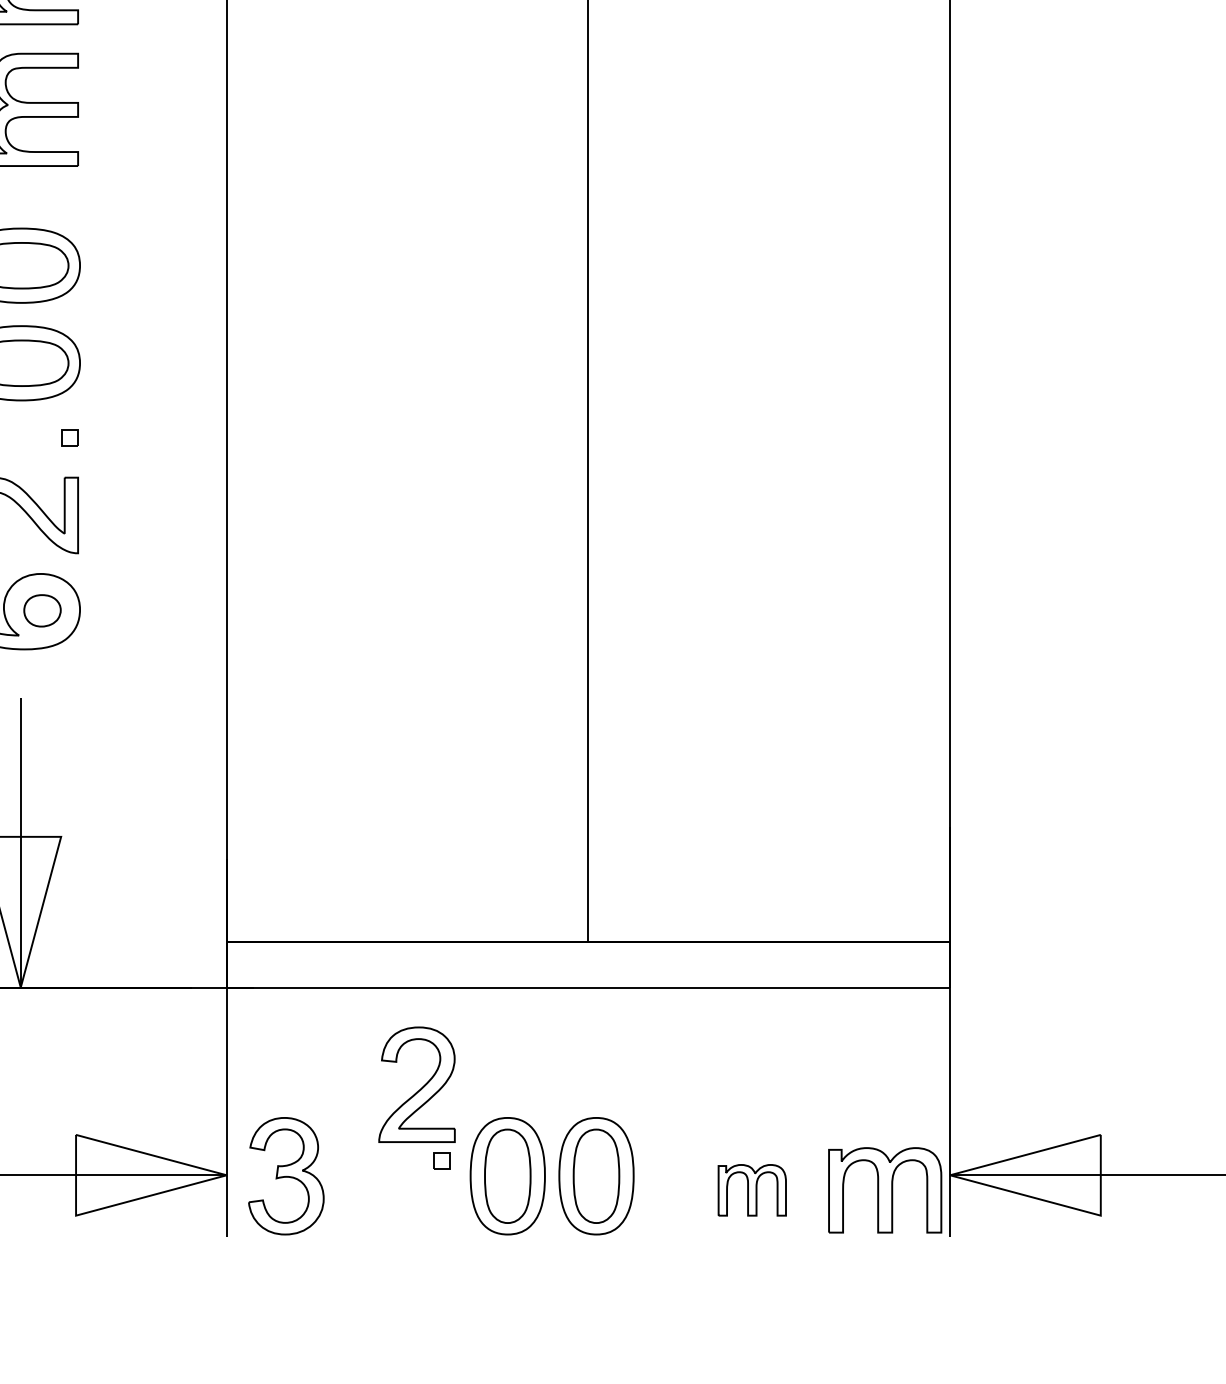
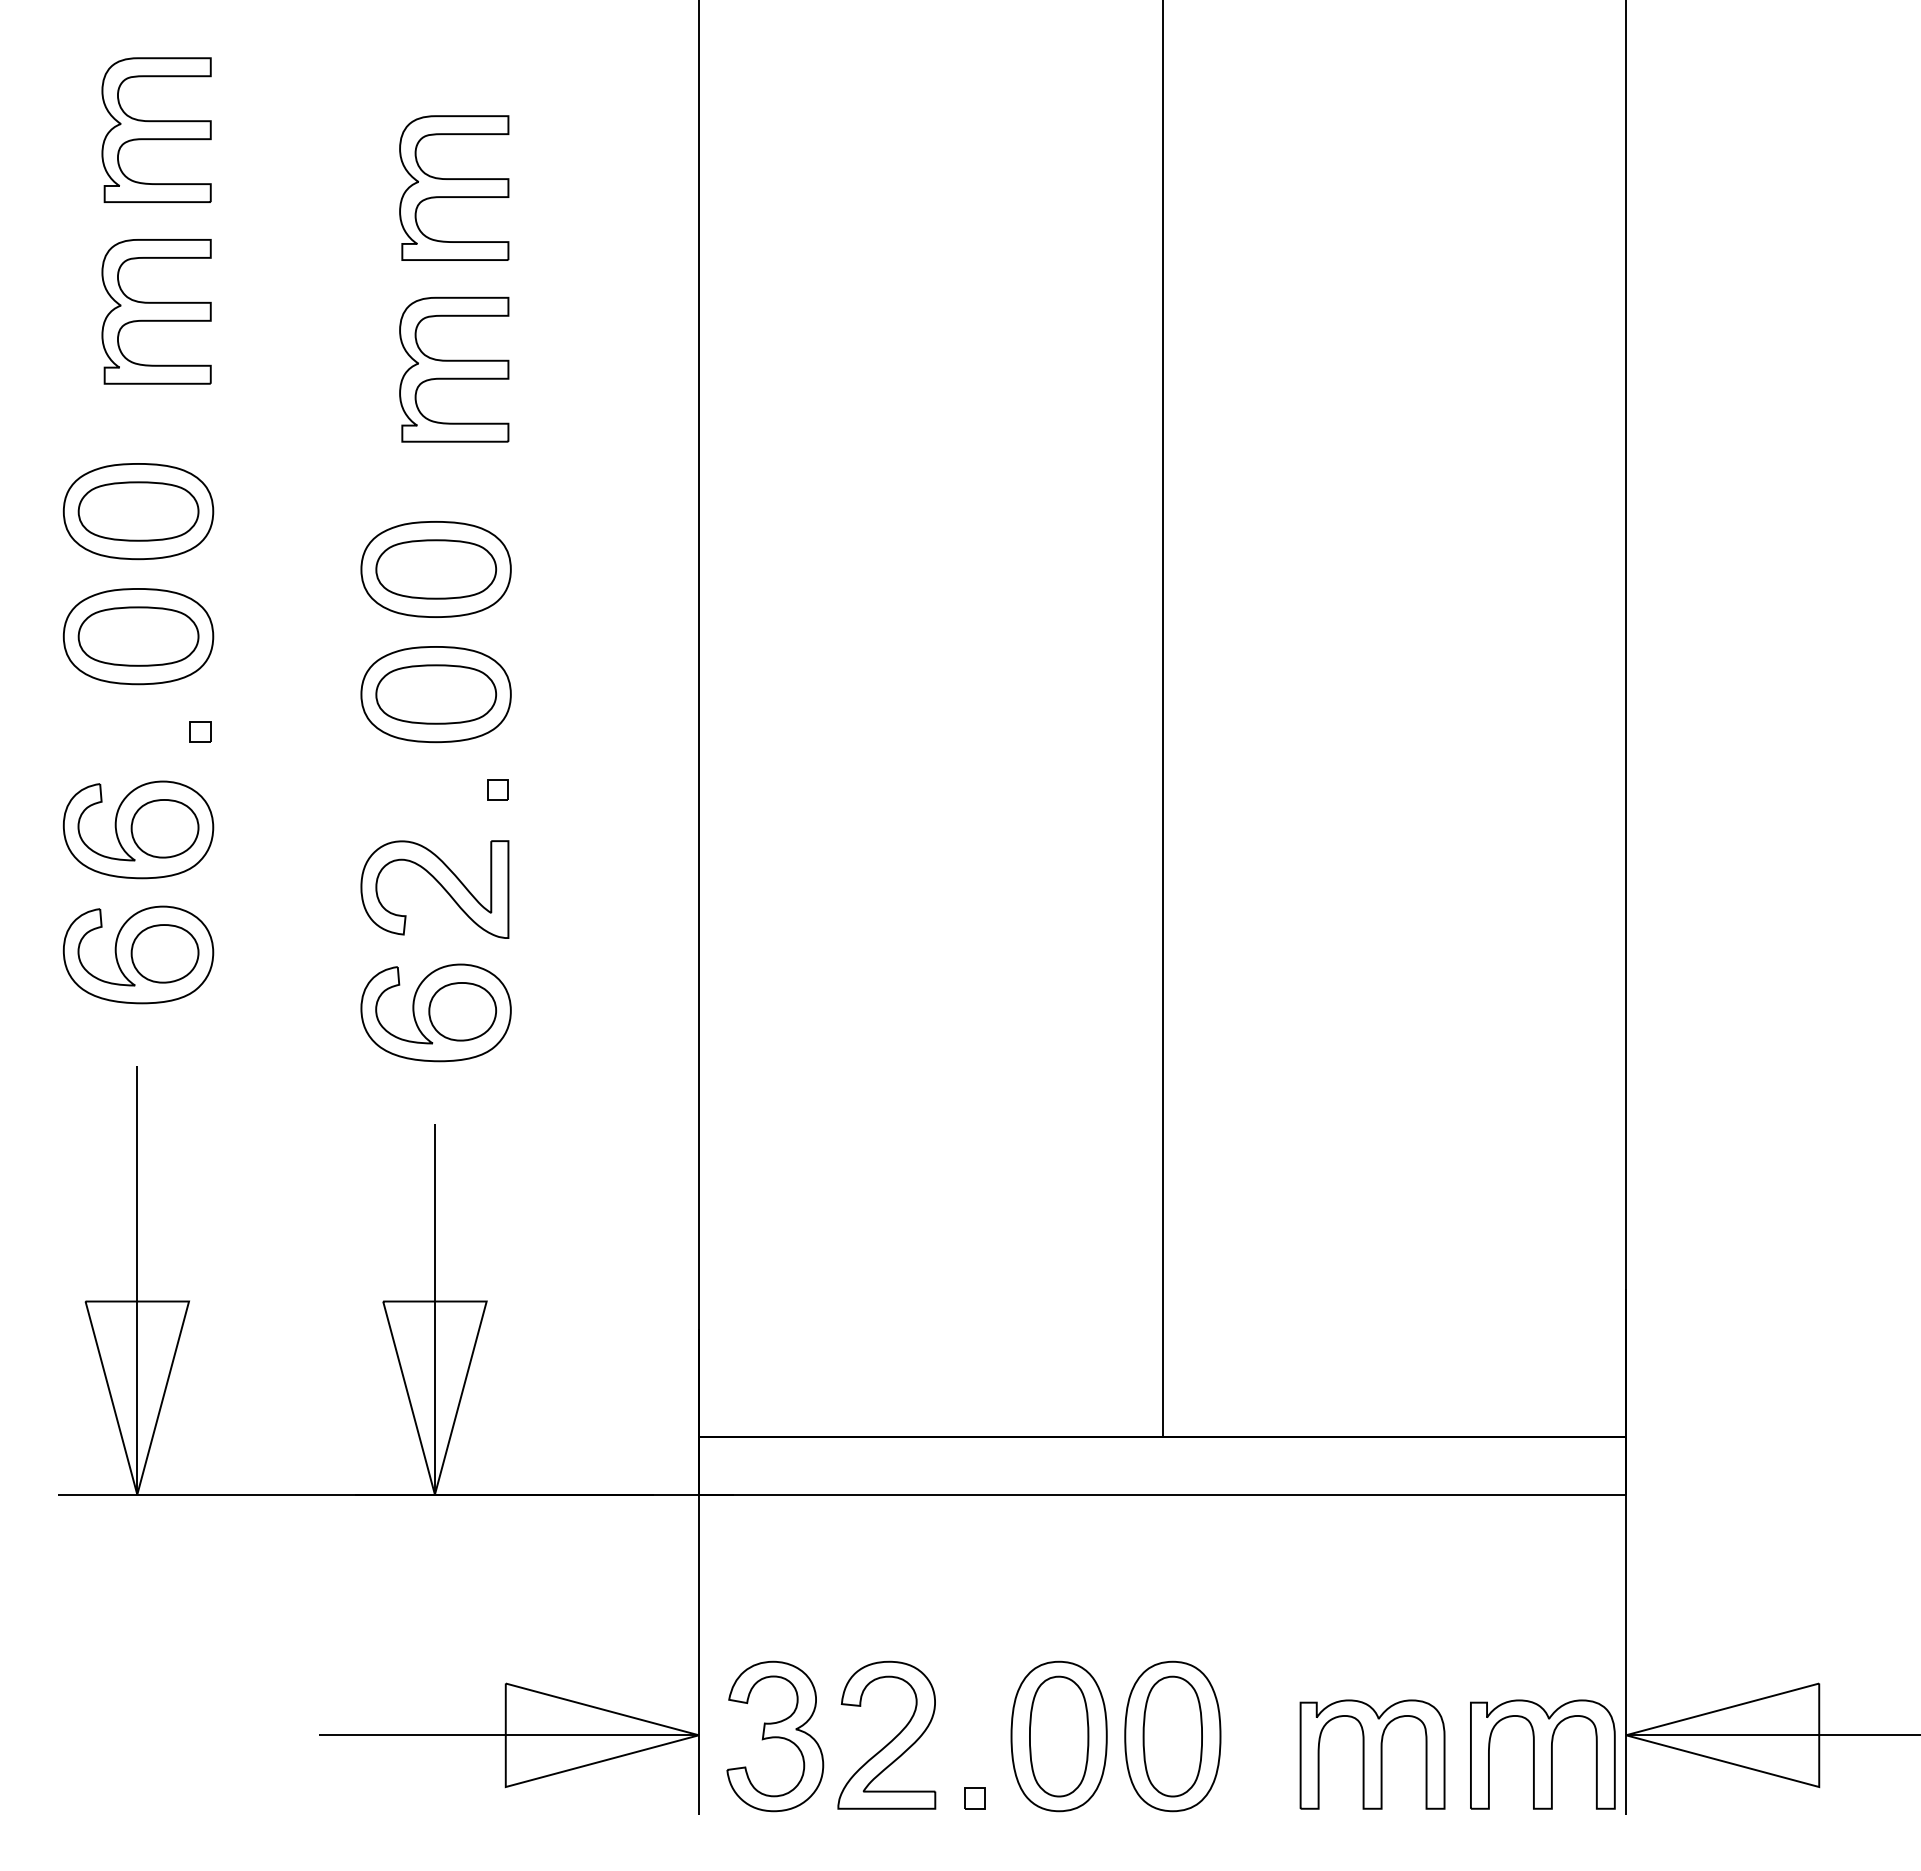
part: (42, 610) -> (462, 1011), size x1.43
part: (419, 1088) -> (890, 1740), moved
part: (441, 1161) -> (974, 1798), moved
part: (752, 1190) -> (1372, 1754), size x1.67

